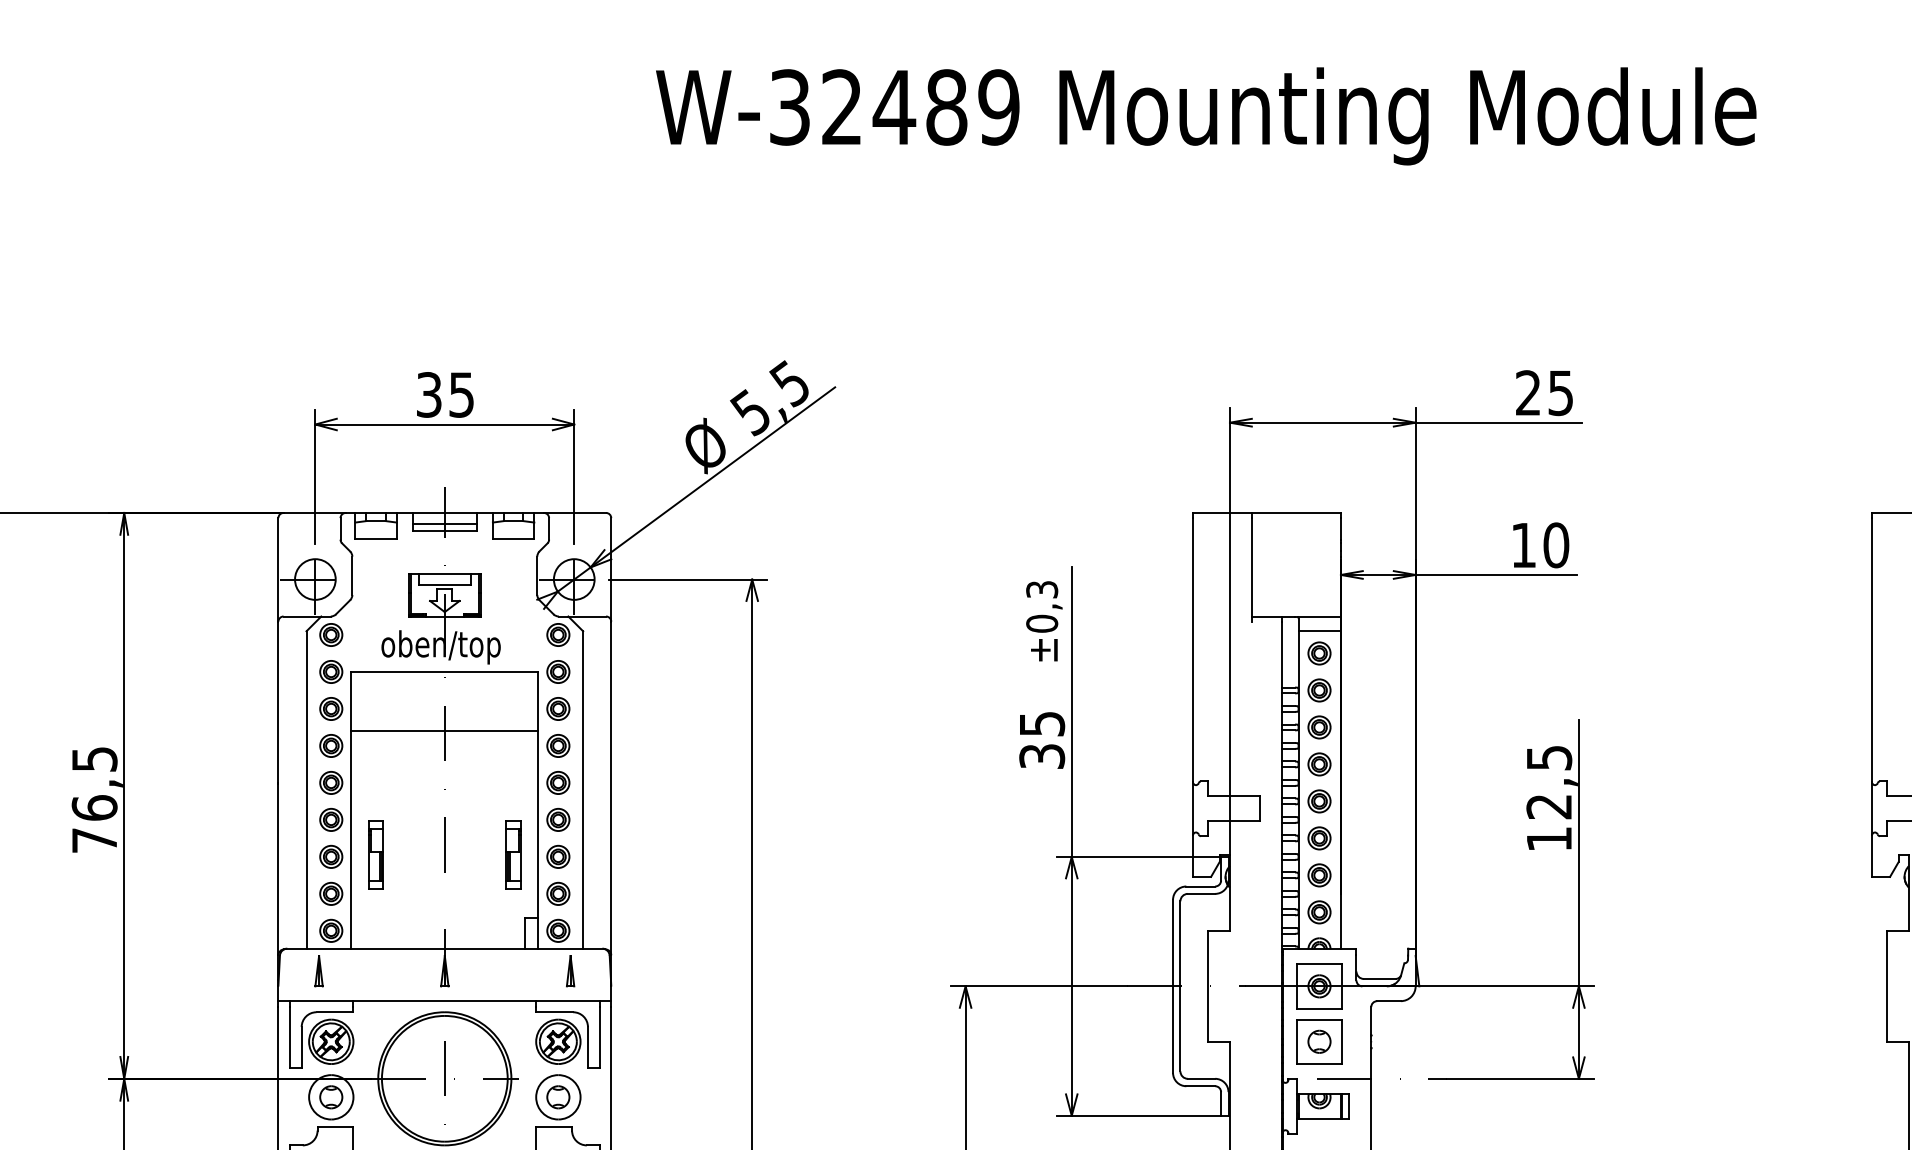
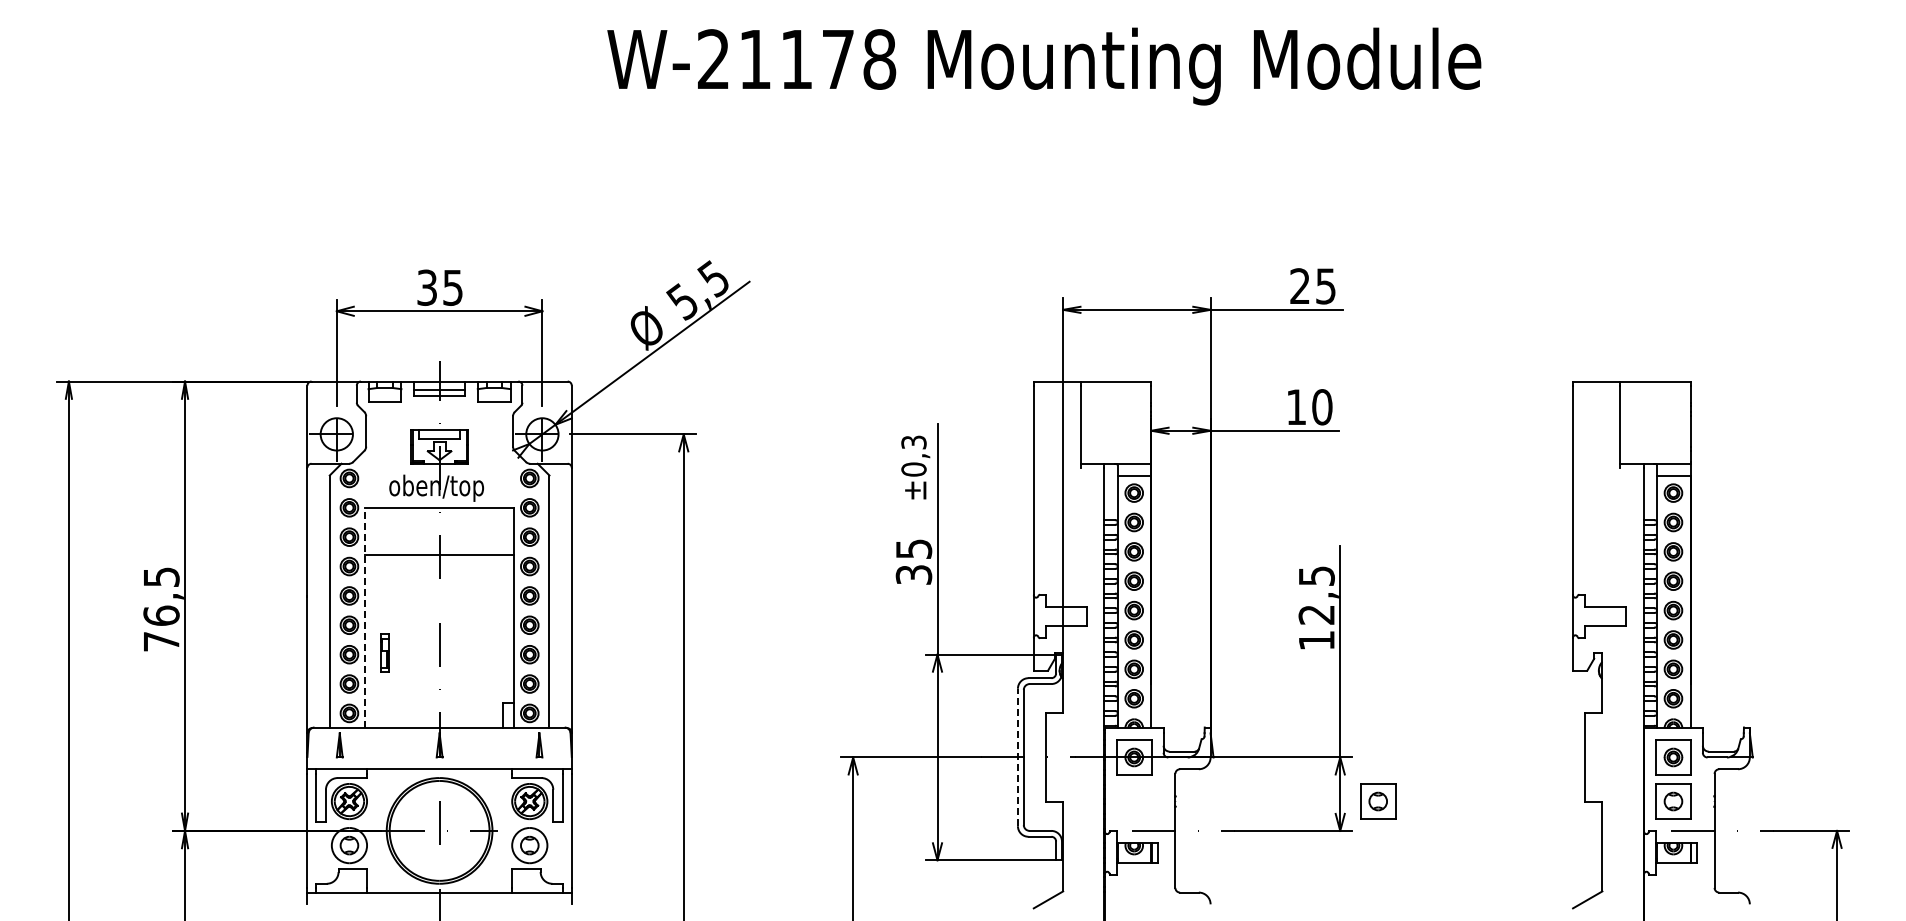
text: (895, 107) -> (797, 59), W-32489 -> W-21178
line: (351, 810) -> (365, 617), solid -> dashed
part: (375, 854) -> (384, 652), size x0.7
part: (512, 854) -> (493, 652), removed
line: (1172, 986) -> (1017, 757), solid -> dashed
part: (1319, 1041) -> (1378, 801), moved

